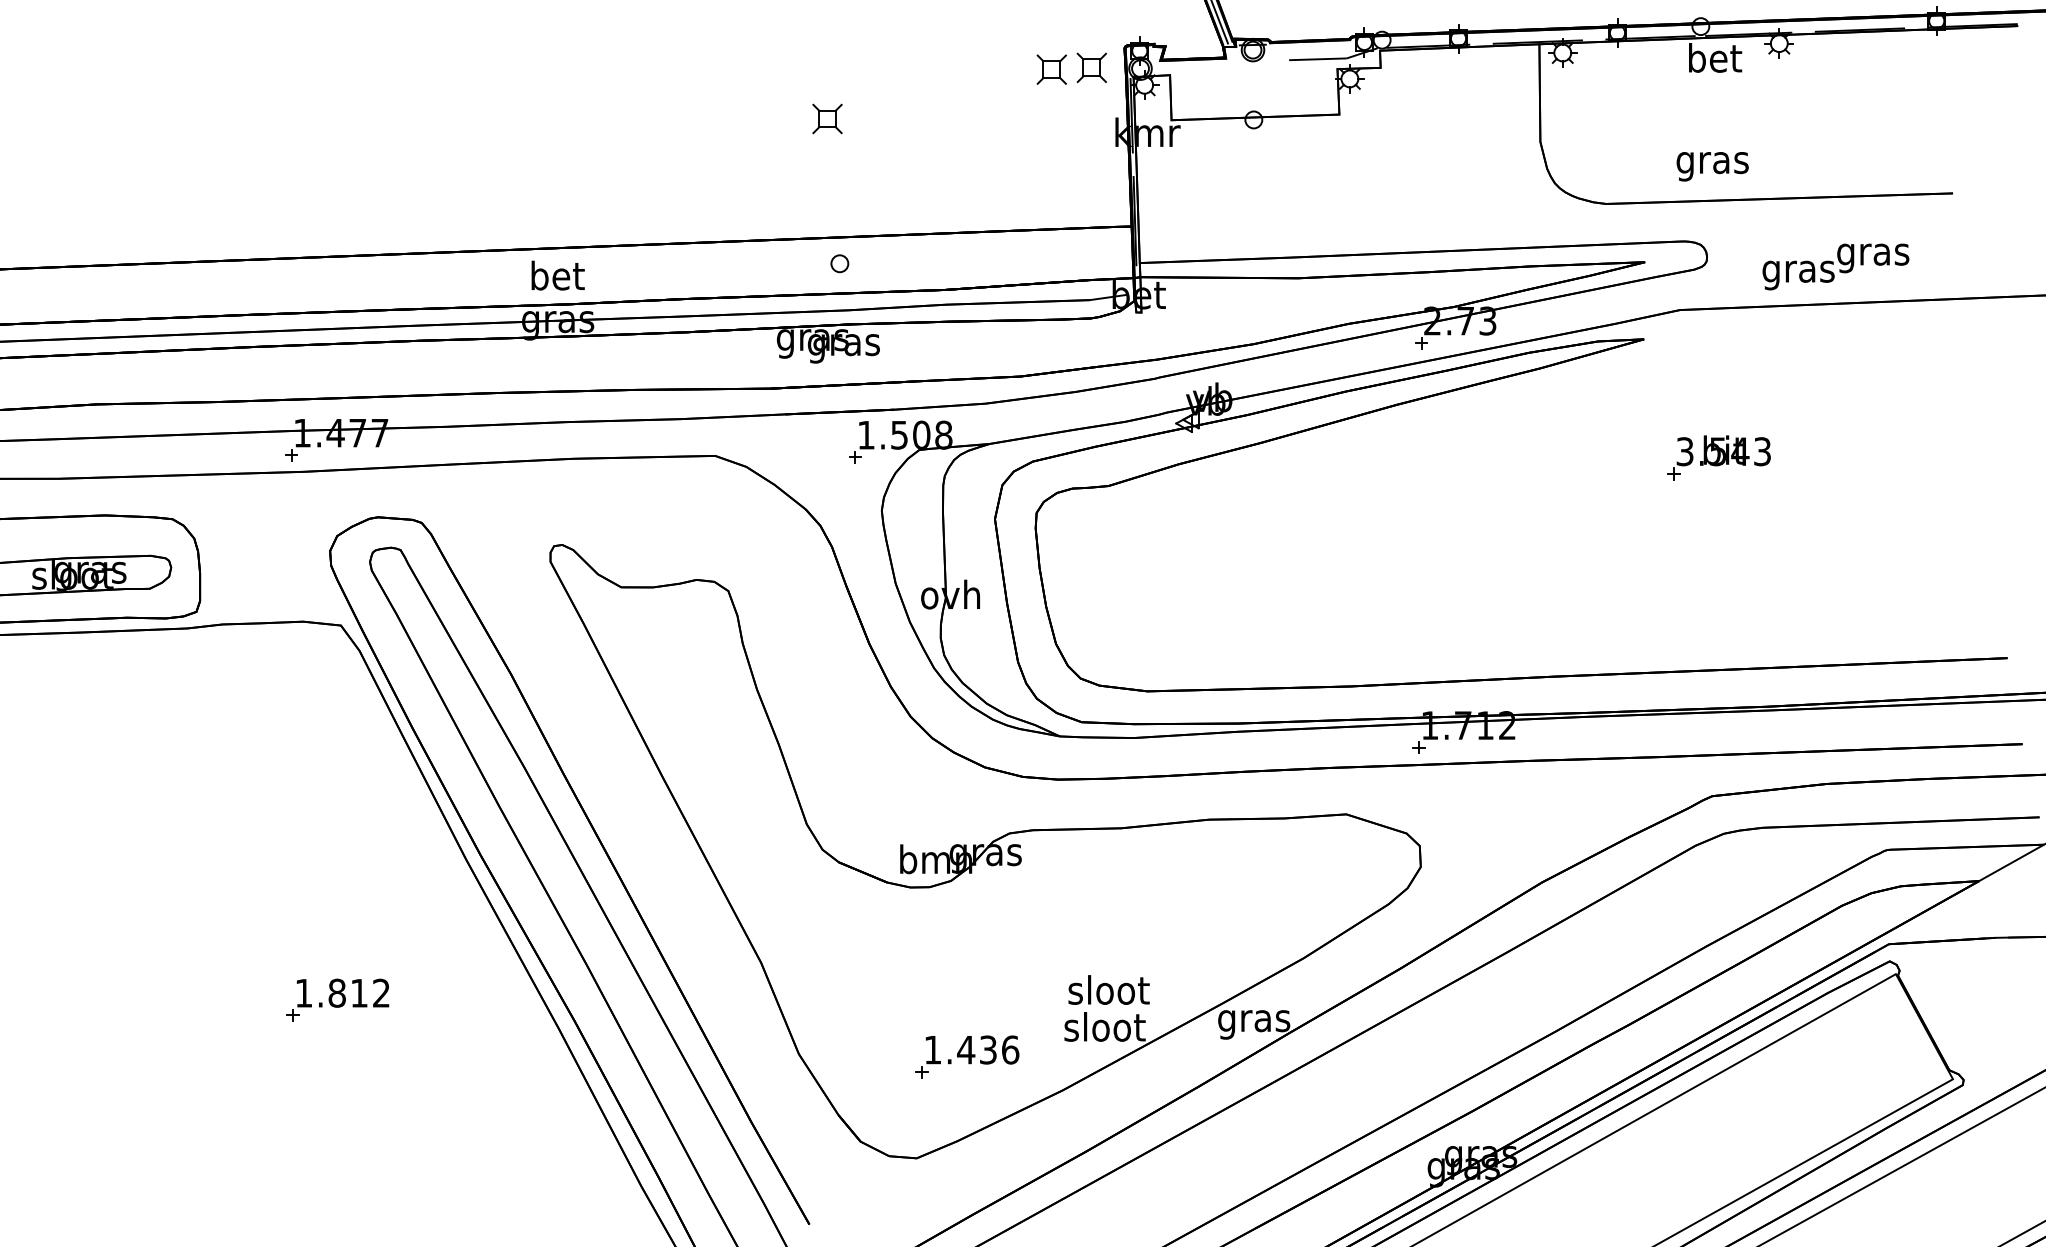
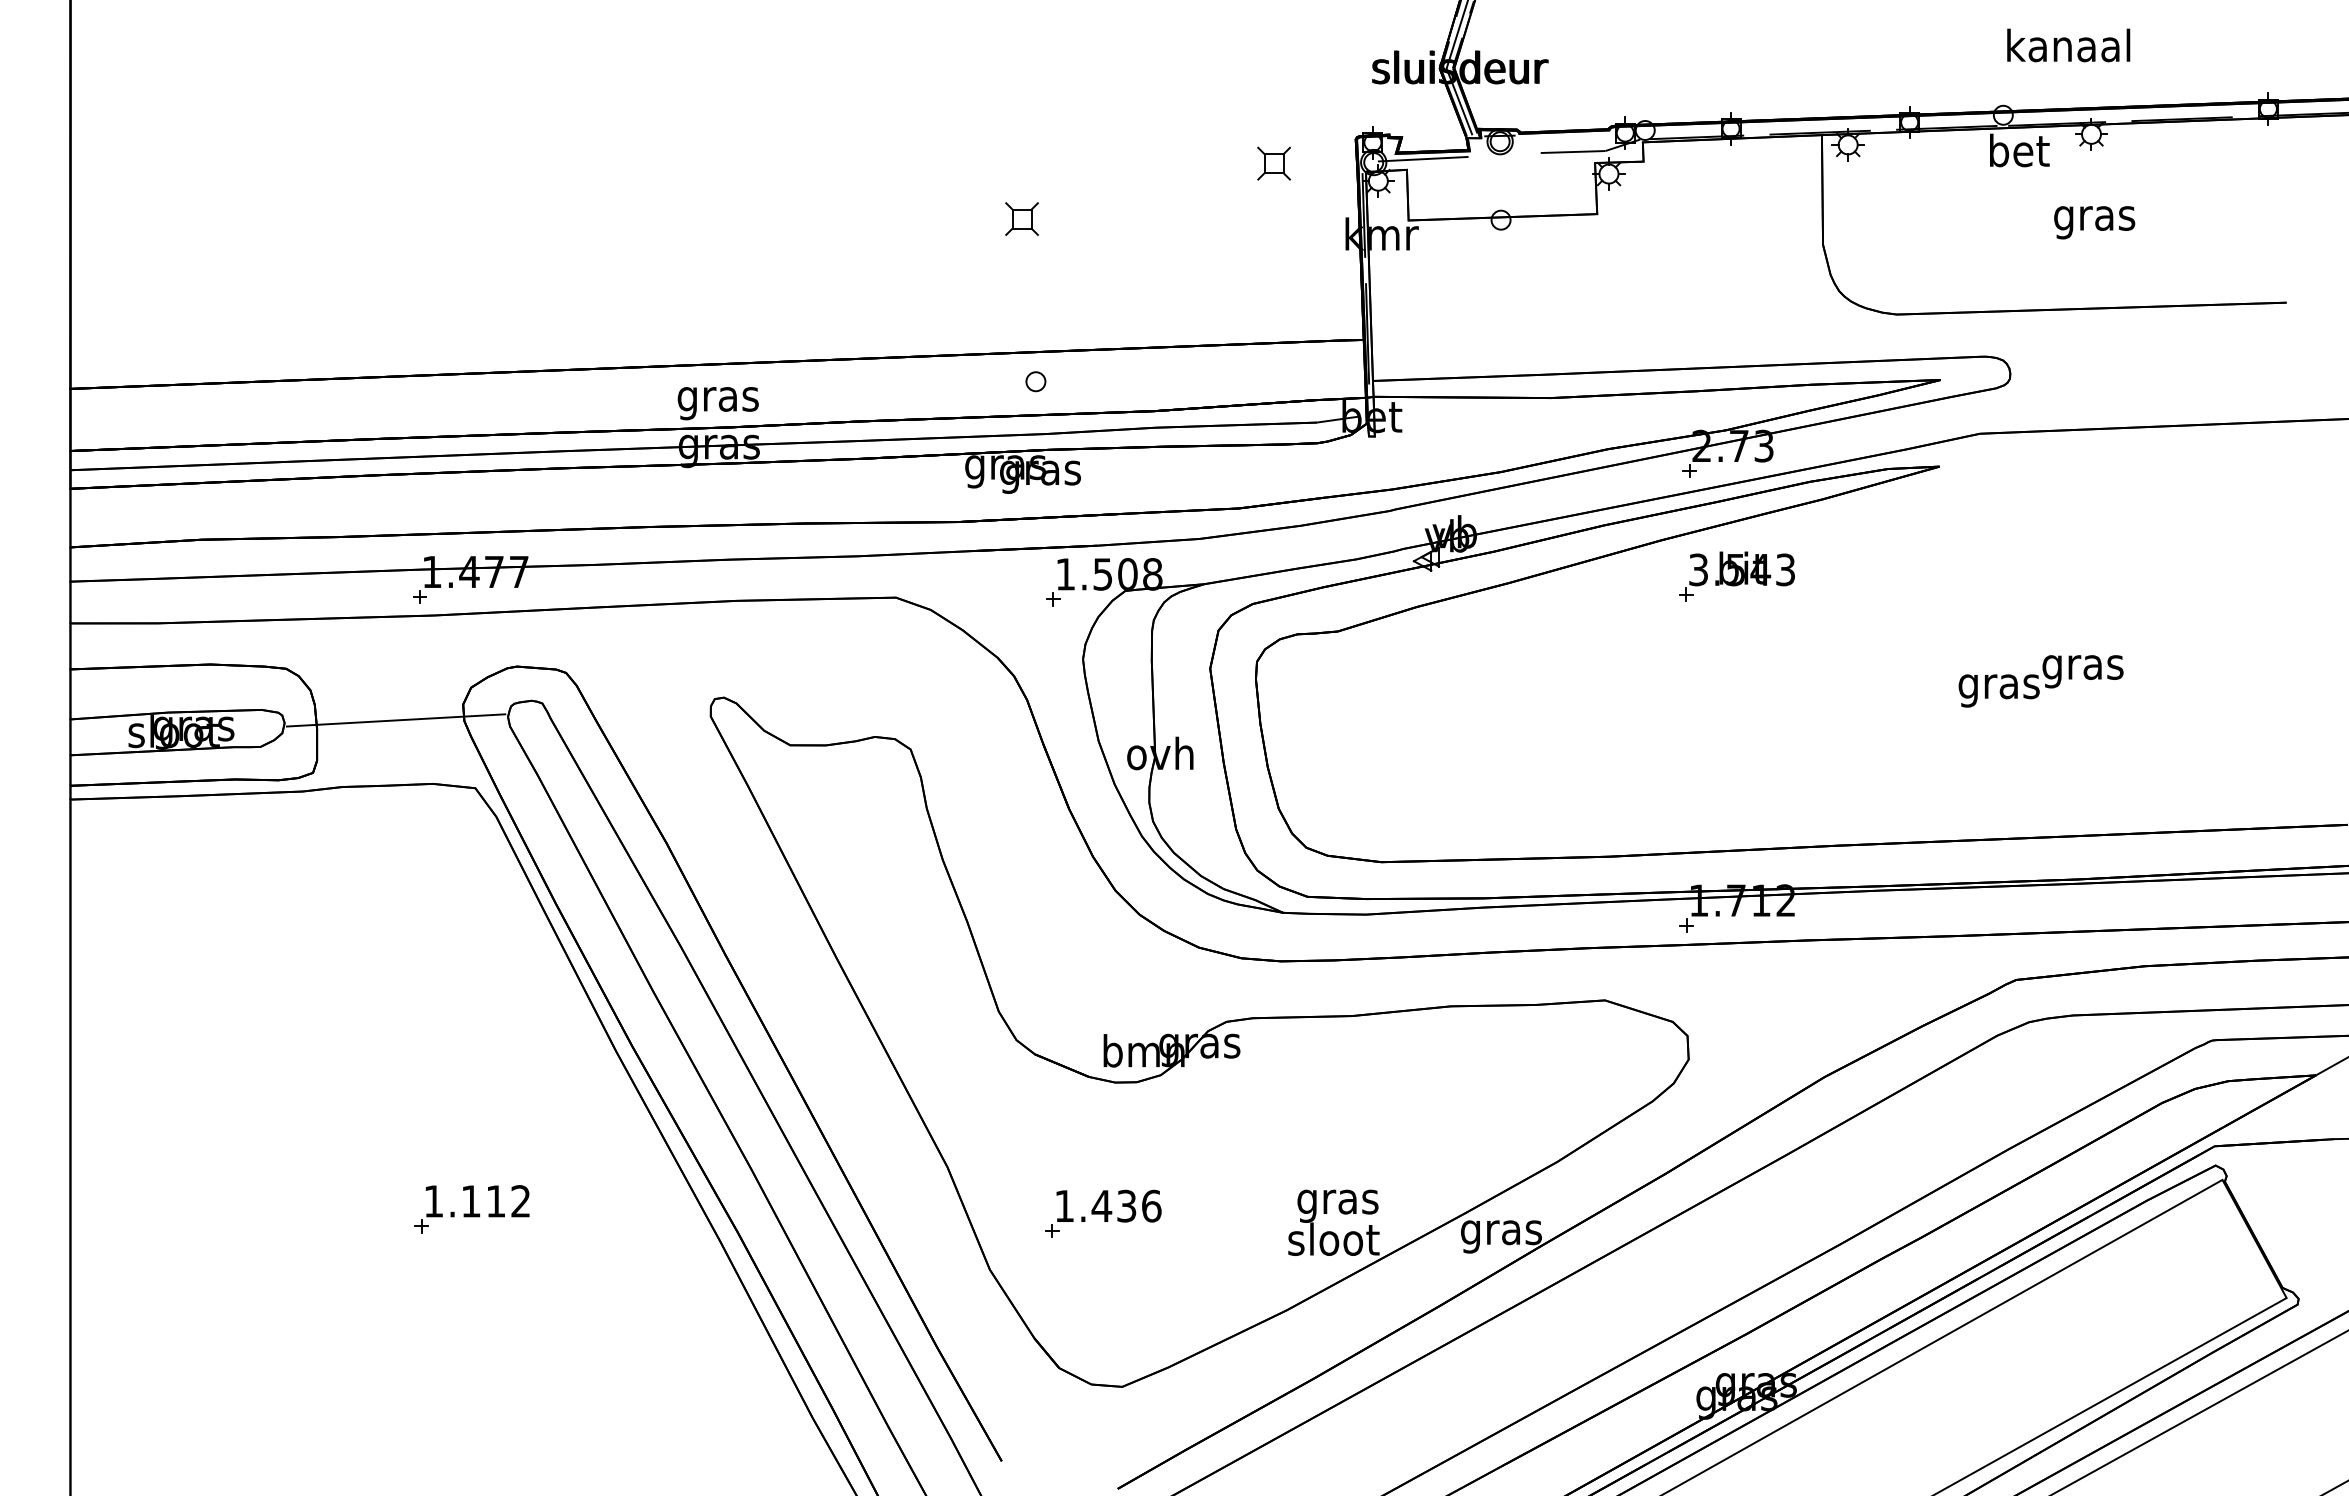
line: (1183, 65) -> (1422, 158), added
part: (1091, 67) -> (1318, 161), removed
text: (1712, 166) -> (2094, 222), moved
text: (1835, 267) -> (2040, 681), moved
text: (556, 279) -> (717, 399), bet -> gras
part: (1718, 457) -> (1736, 576), moved
line: (269, 565) -> (395, 720), added
text: (336, 993) -> (470, 1201), 1.812 -> 1.112
text: (1109, 993) -> (1338, 1201), sloot -> gras
part: (967, 1056) -> (1103, 1213), moved

